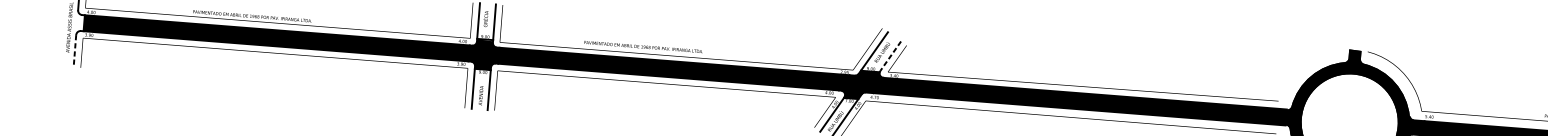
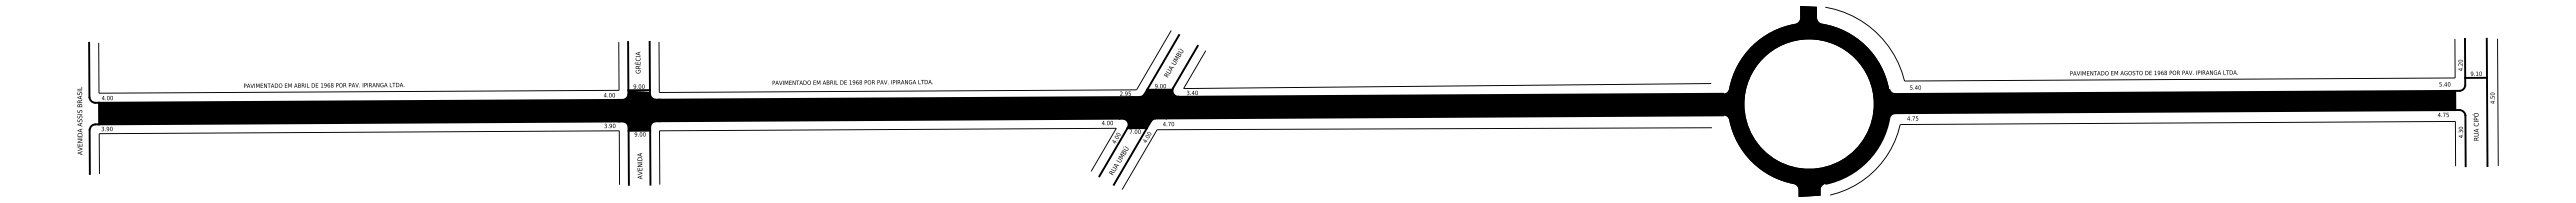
line: (74, 51) -> (89, 152), dashed -> solid
line: (890, 56) -> (1185, 67), dashed -> solid

